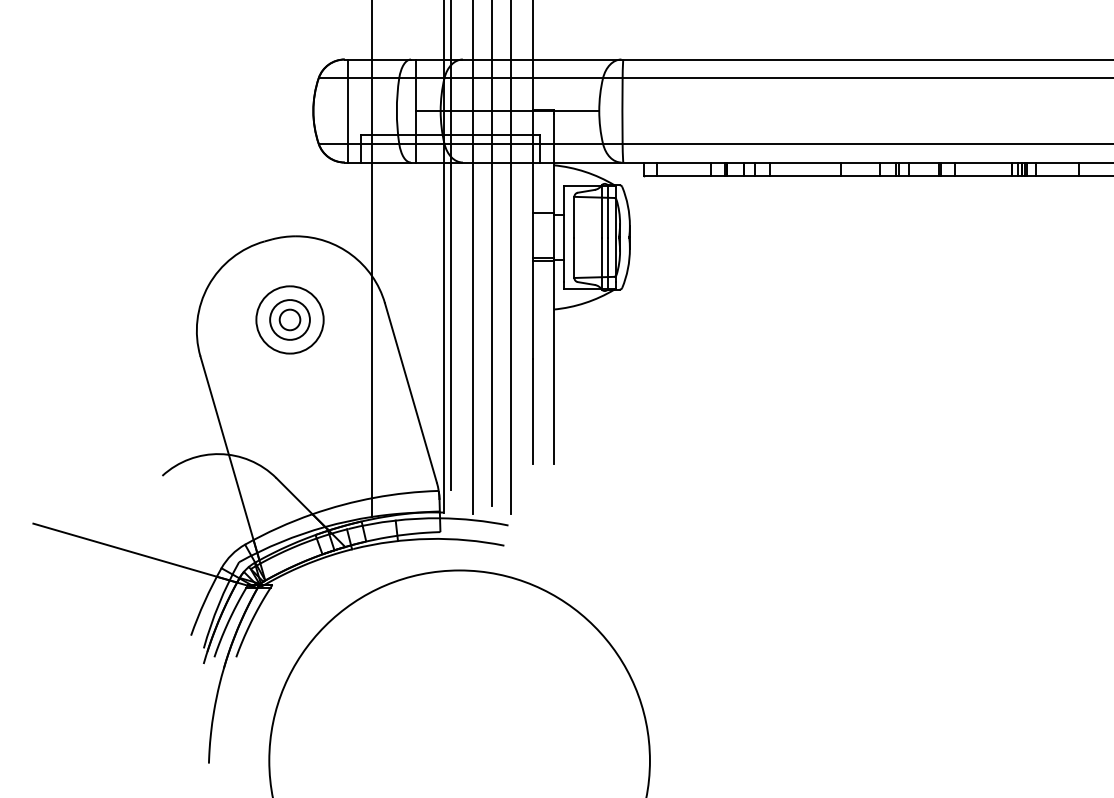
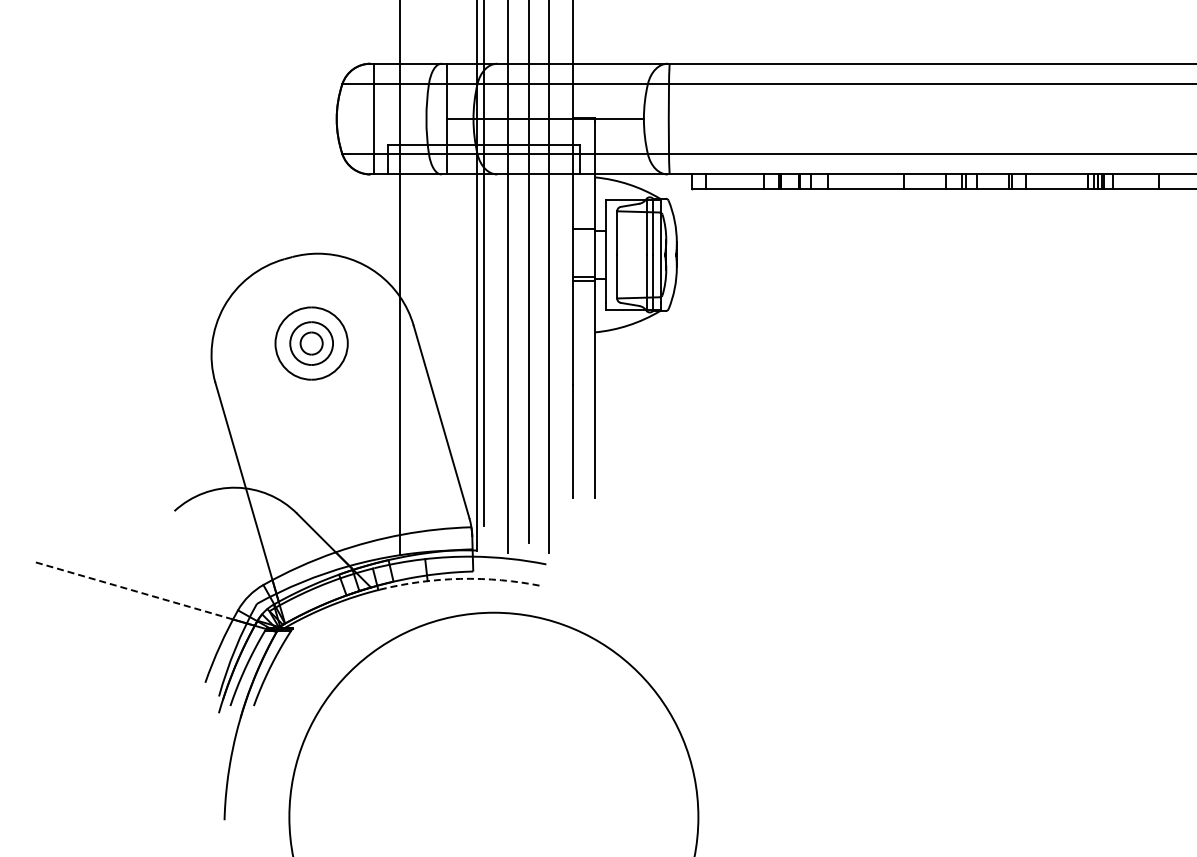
arc: (428, 538) -> (460, 578), solid -> dashed
line: (125, 549) -> (134, 590), solid -> dashed

